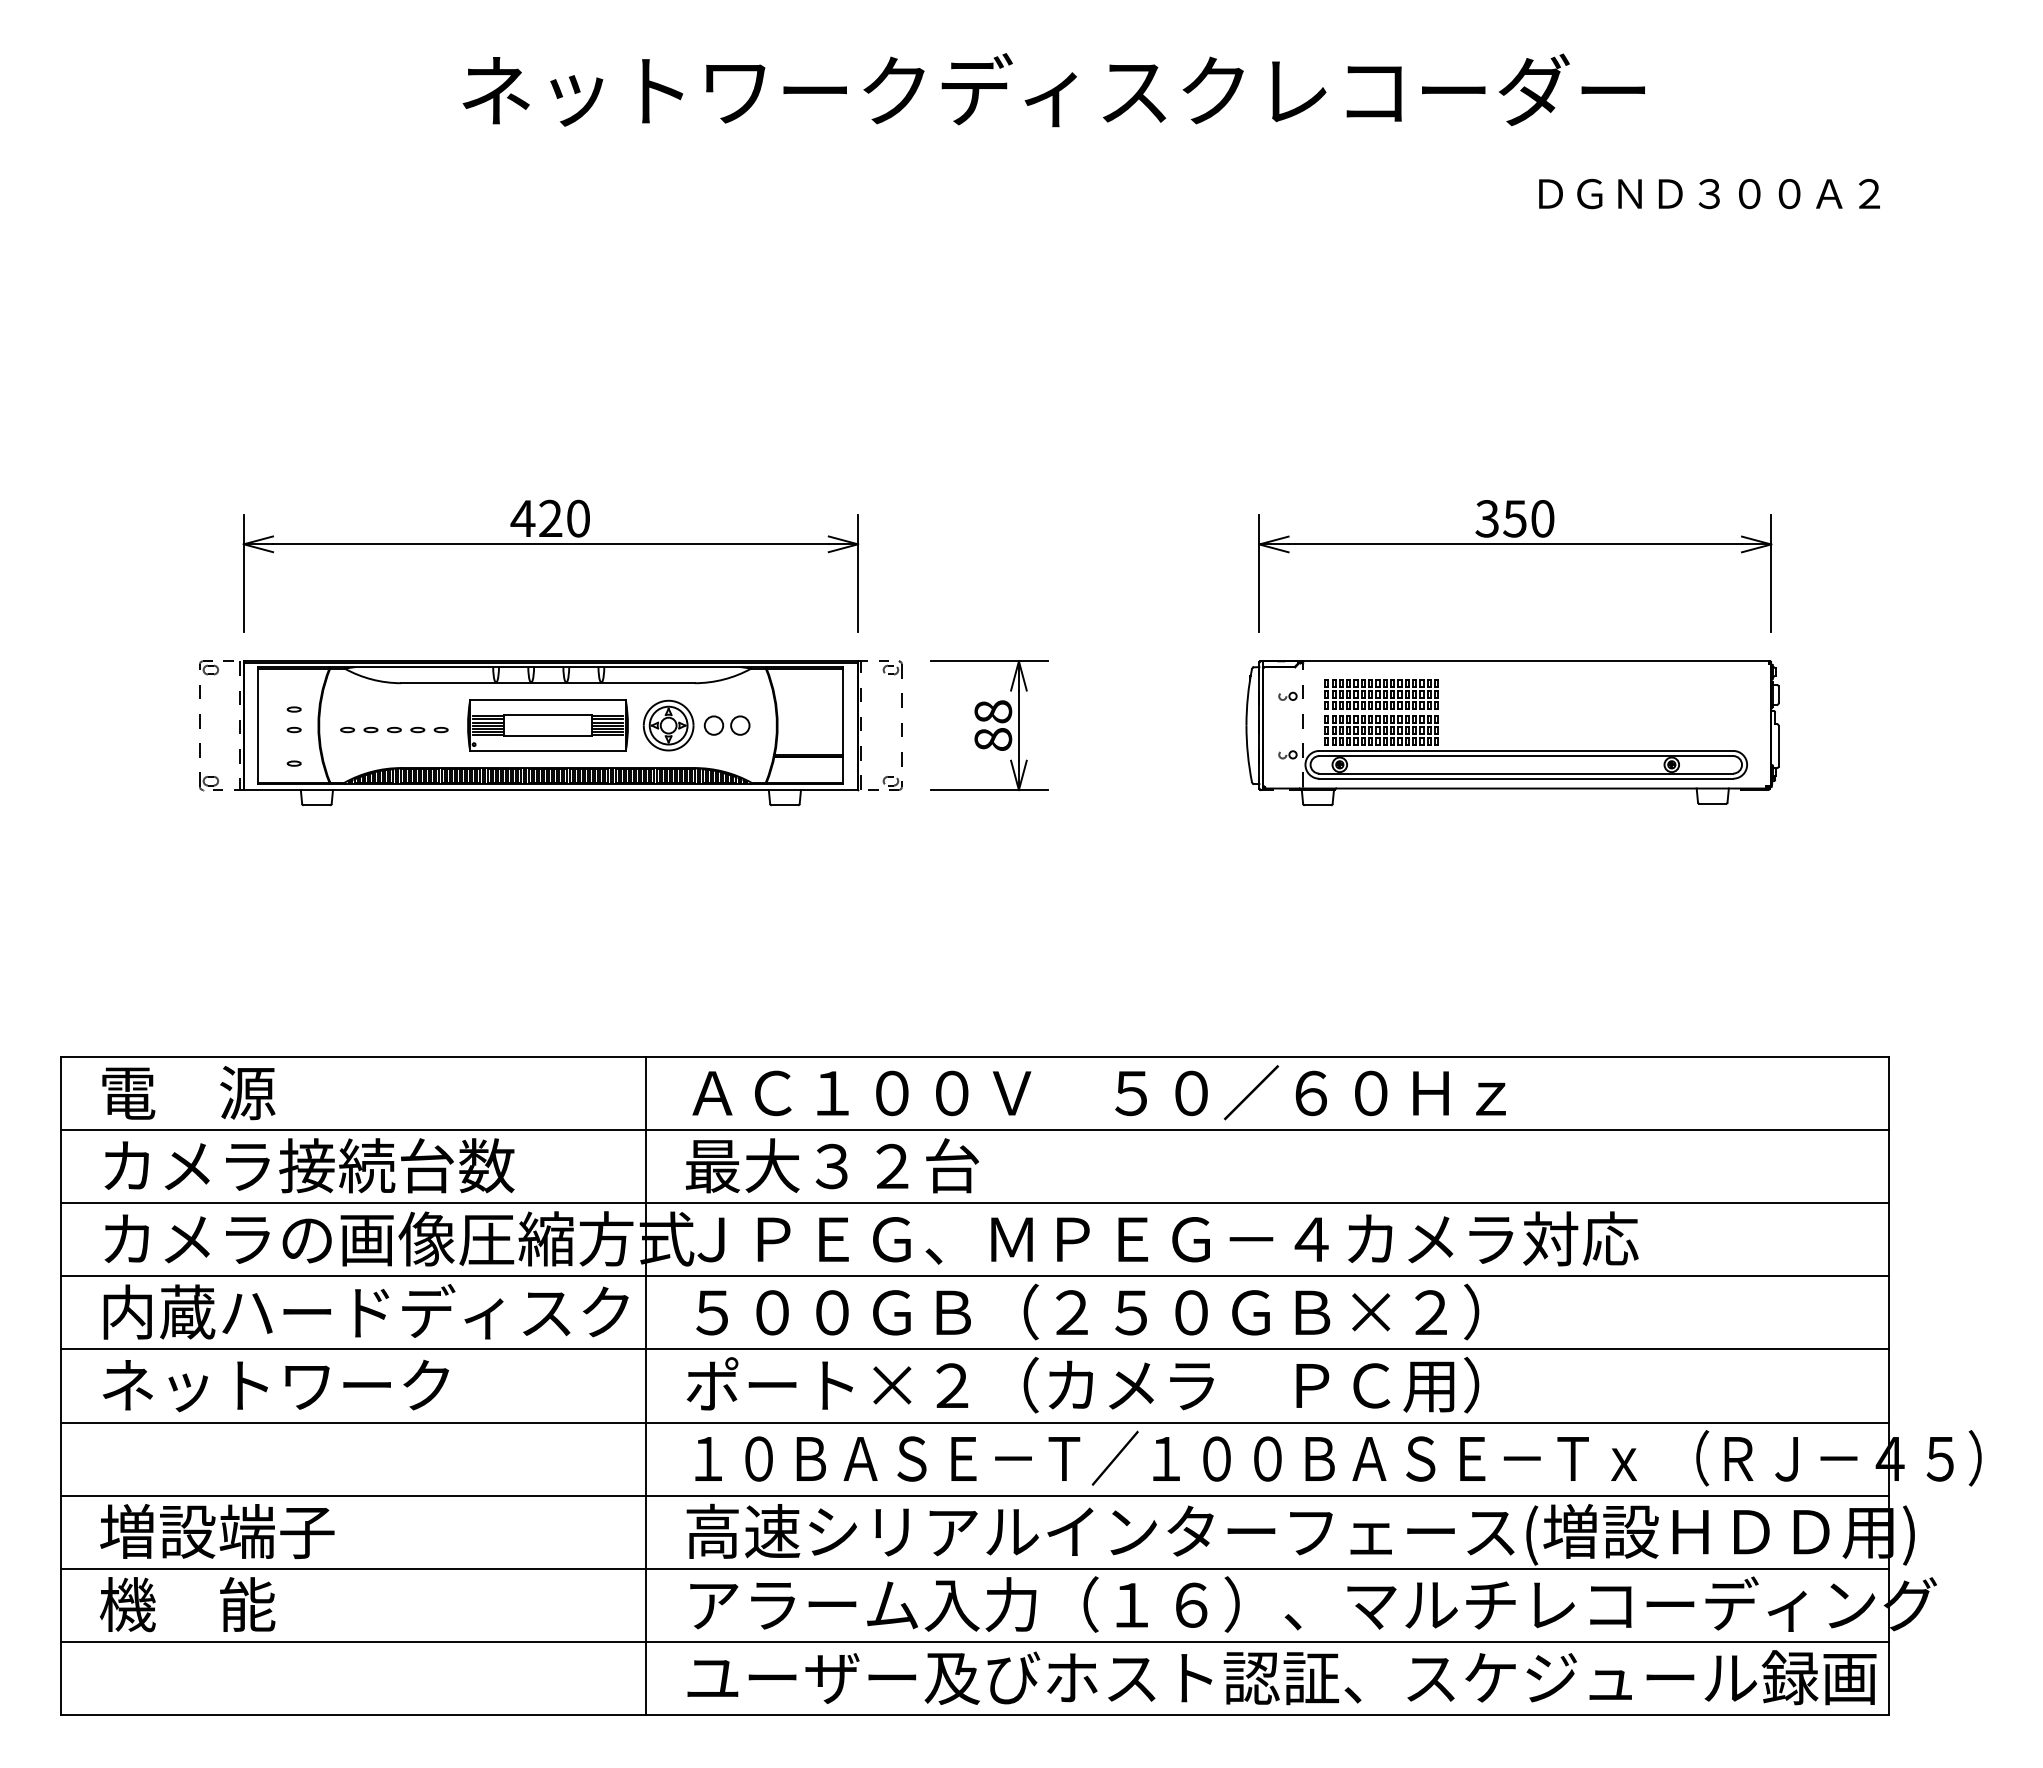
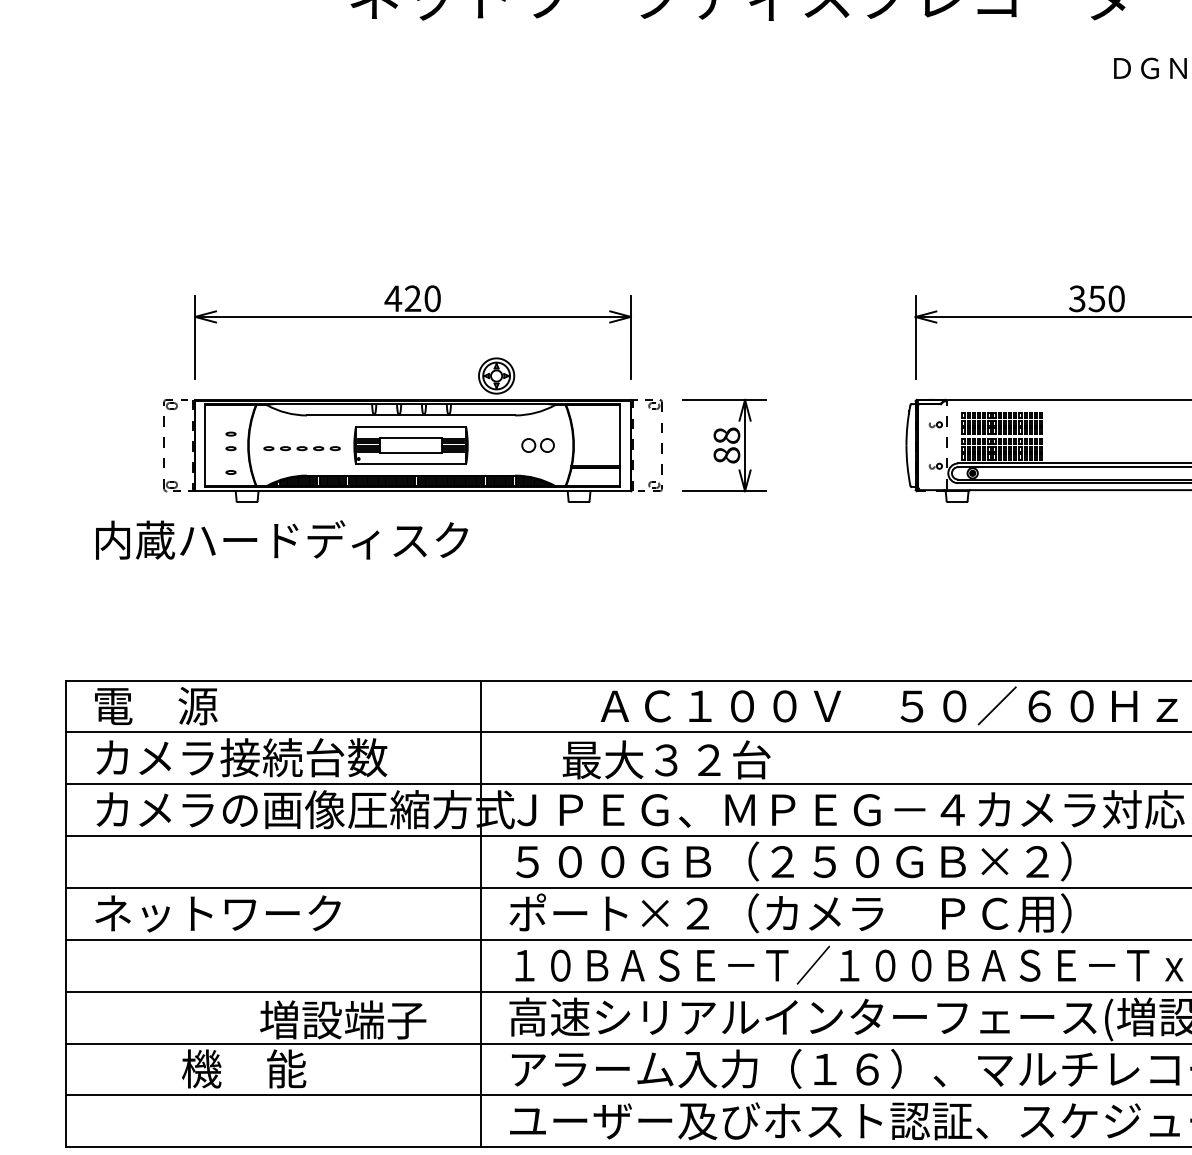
part: (668, 725) -> (496, 375), moved
text: (1098, 1092) -> (888, 705), moved
text: (831, 1165) -> (666, 759), moved
text: (365, 1311) -> (281, 539), moved
text: (217, 1531) -> (343, 1019), moved
text: (187, 1604) -> (244, 1068), moved

